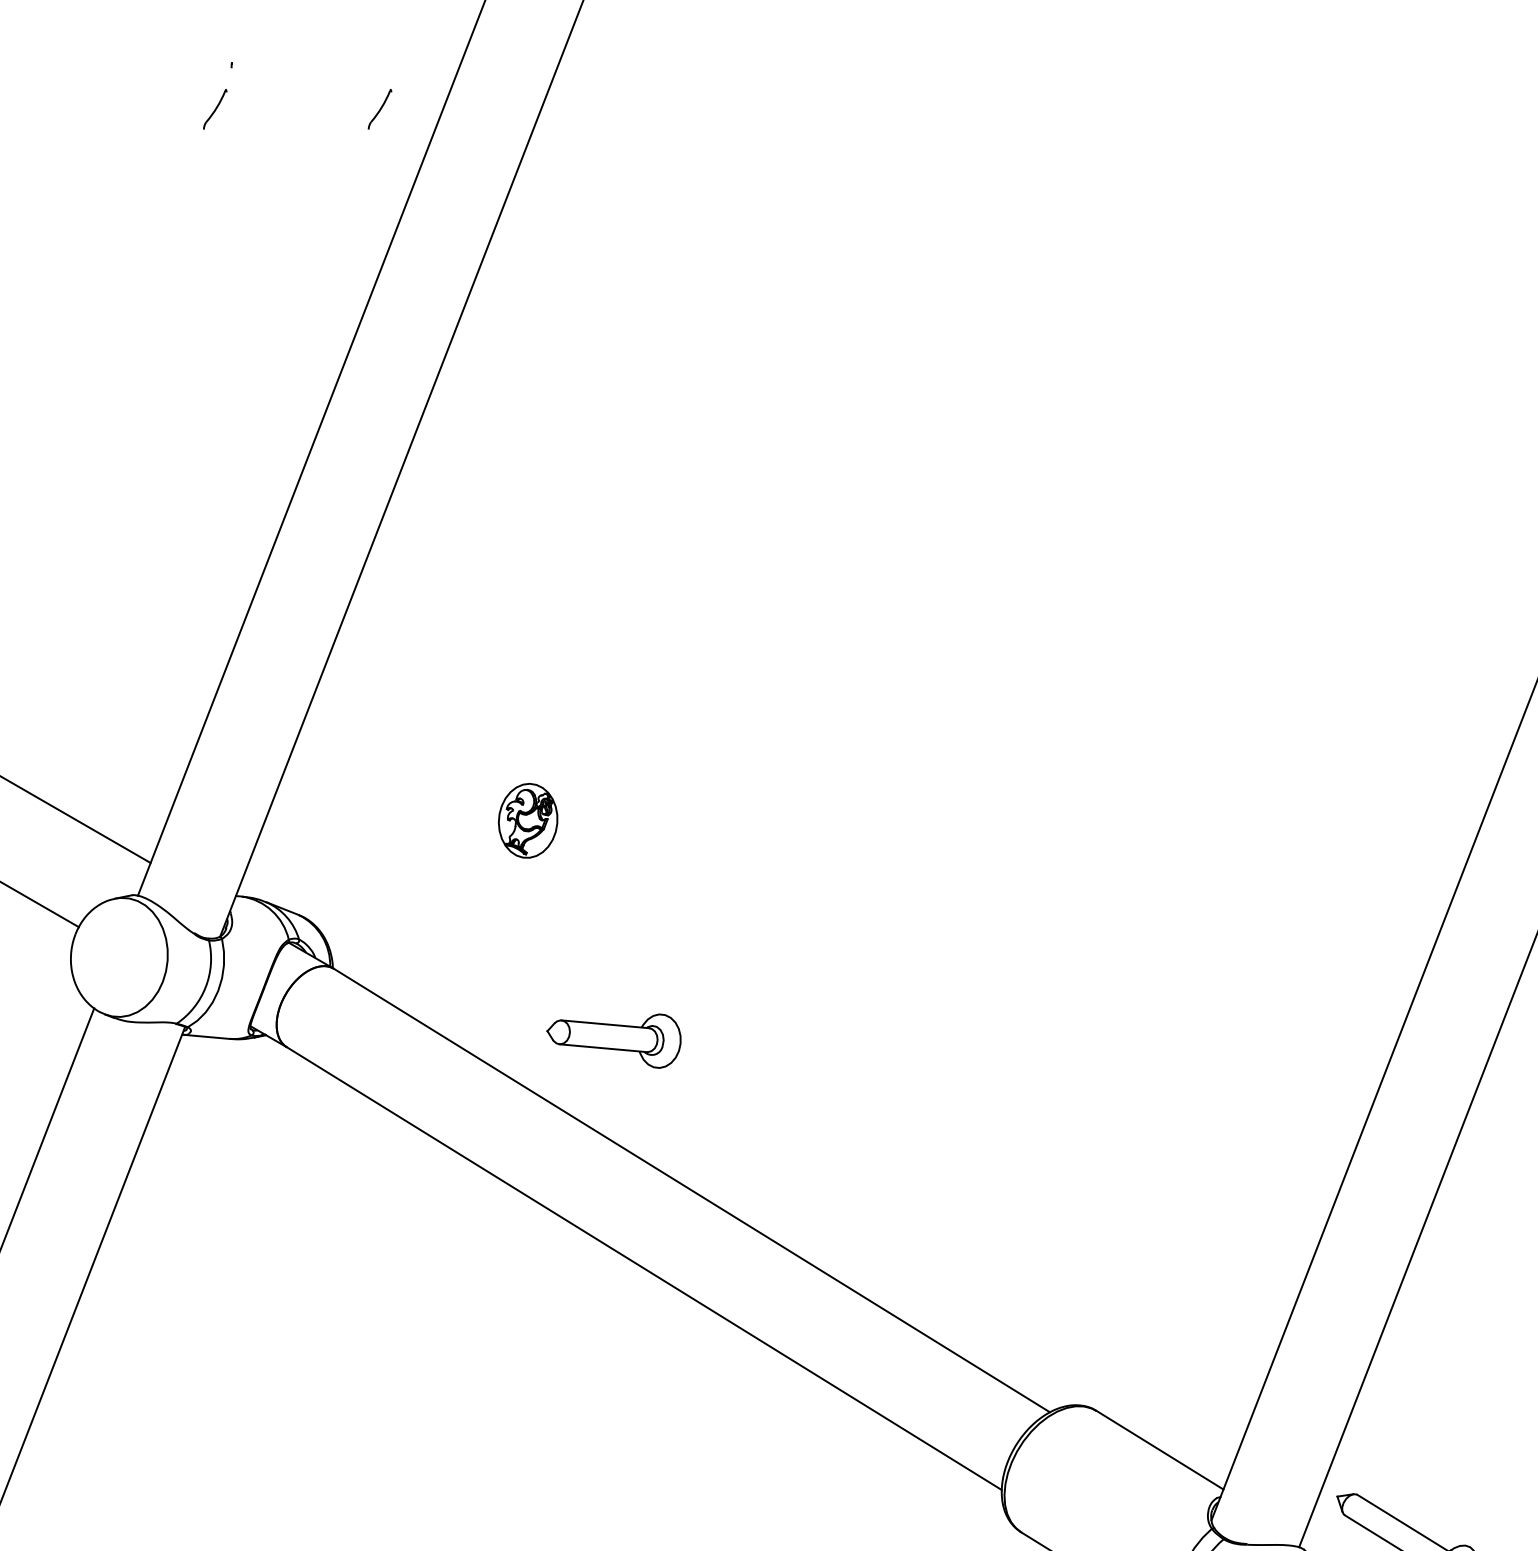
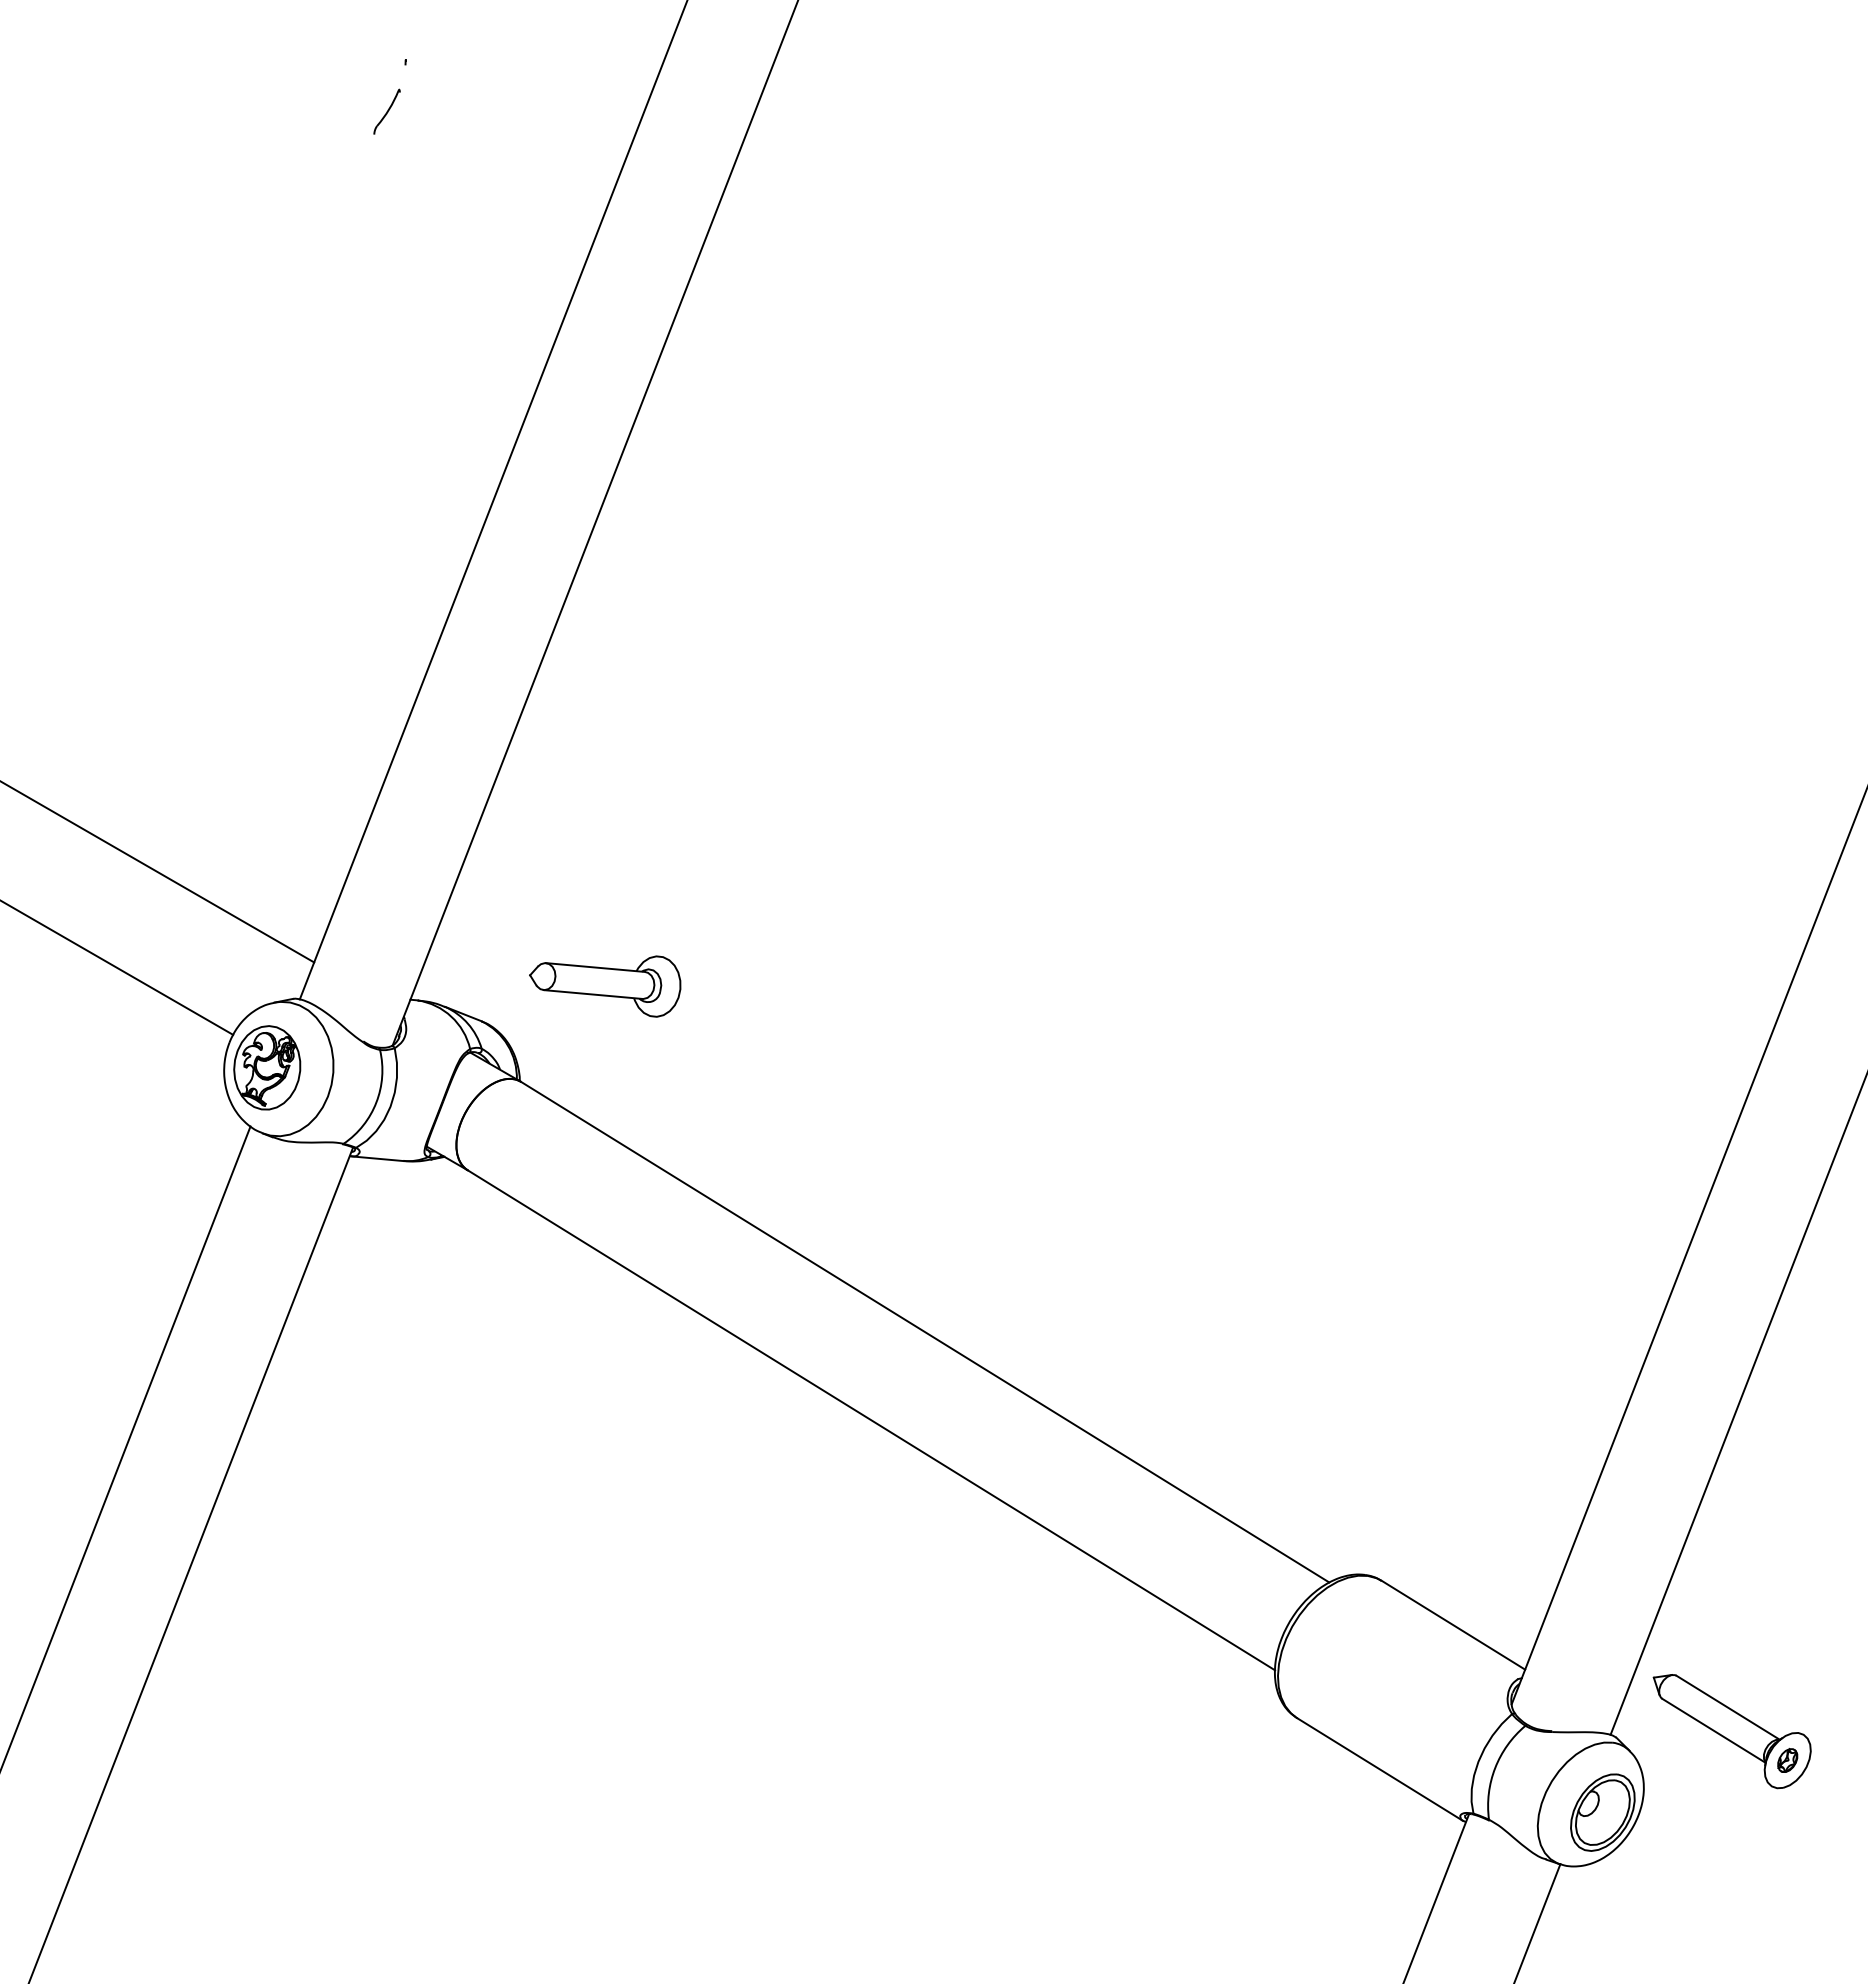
part: (379, 109) -> (572, 111), removed
part: (528, 820) -> (267, 1067), moved
part: (614, 1041) -> (605, 986), moved

